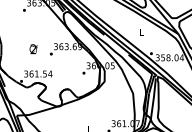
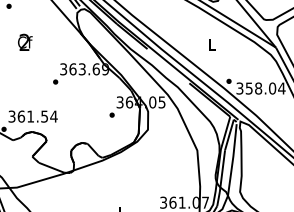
text: (33, 49) -> (24, 42), moved

